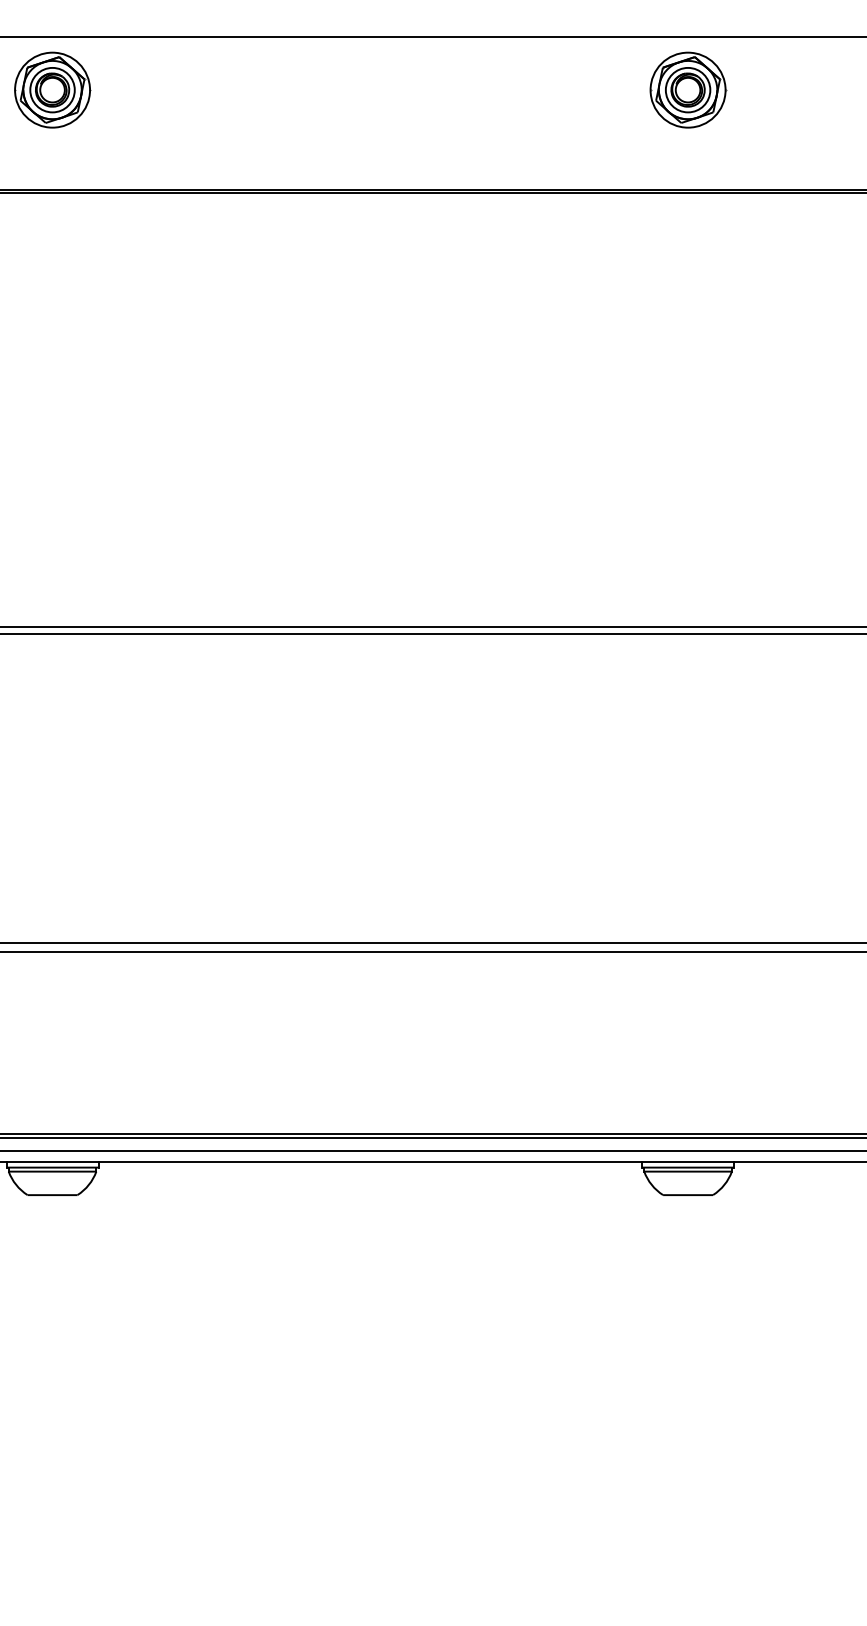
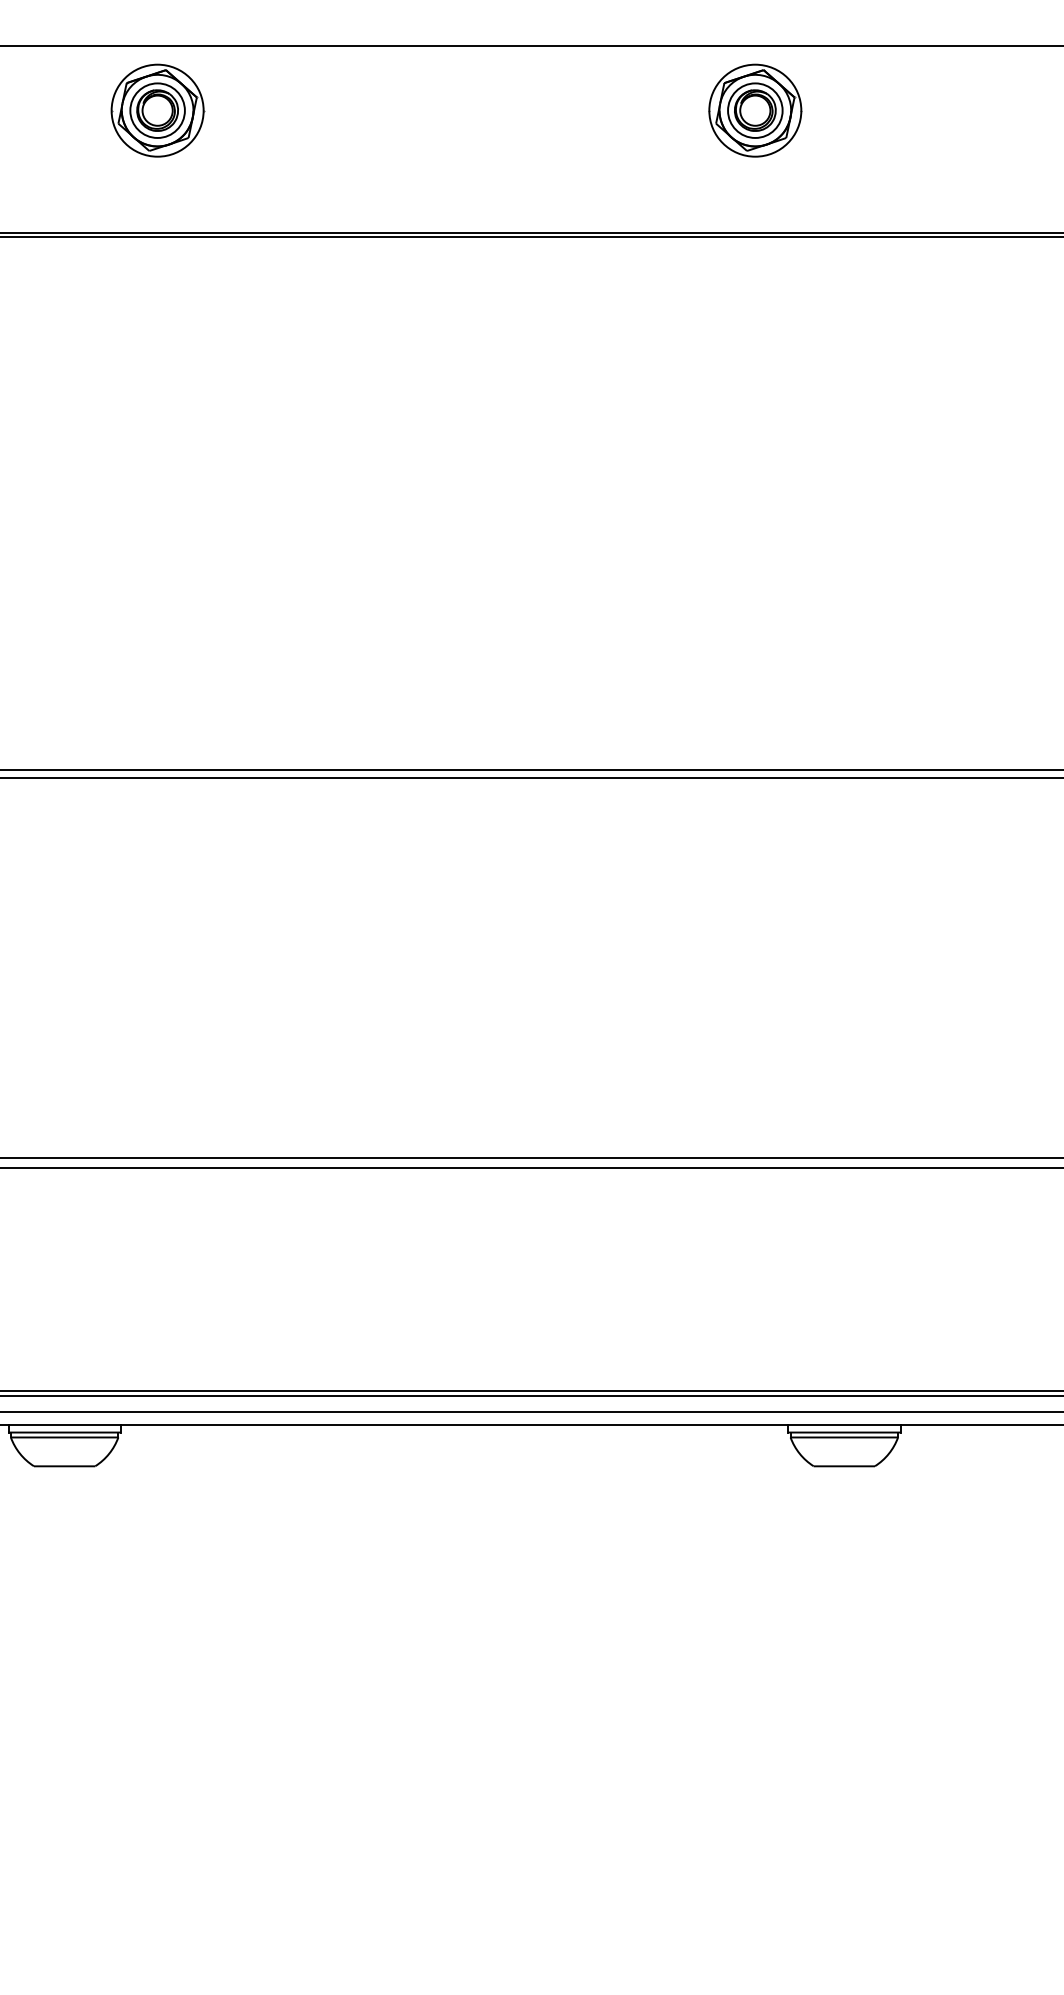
part: (52, 90) -> (157, 110), moved
part: (688, 90) -> (755, 110), moved

